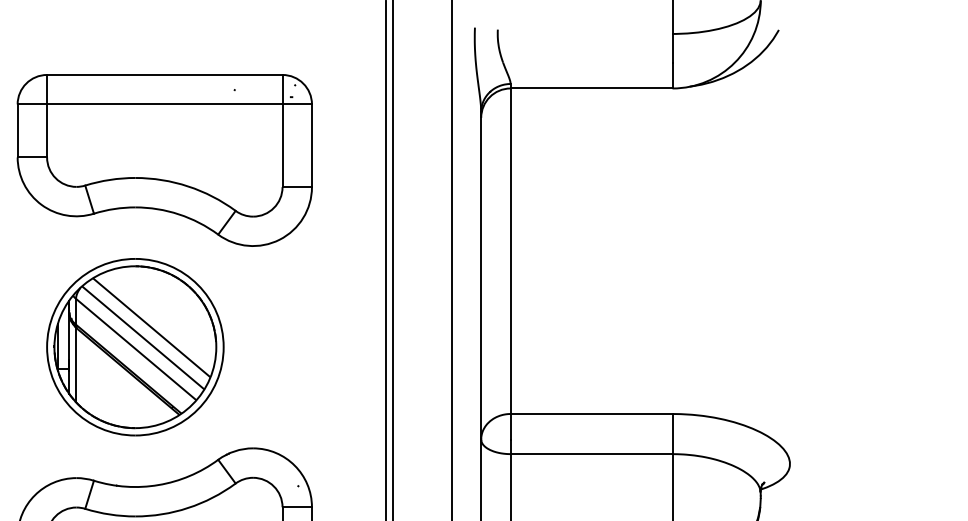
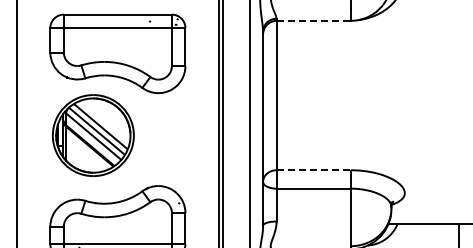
line: (593, 87) -> (314, 20), solid -> dashed
part: (135, 346) -> (93, 135), moved
line: (593, 414) -> (314, 170), solid -> dashed

